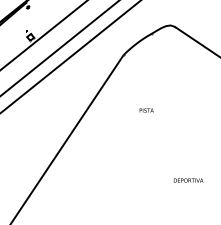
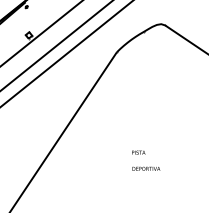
text: (146, 110) -> (138, 152), moved
text: (188, 180) -> (146, 168), moved

